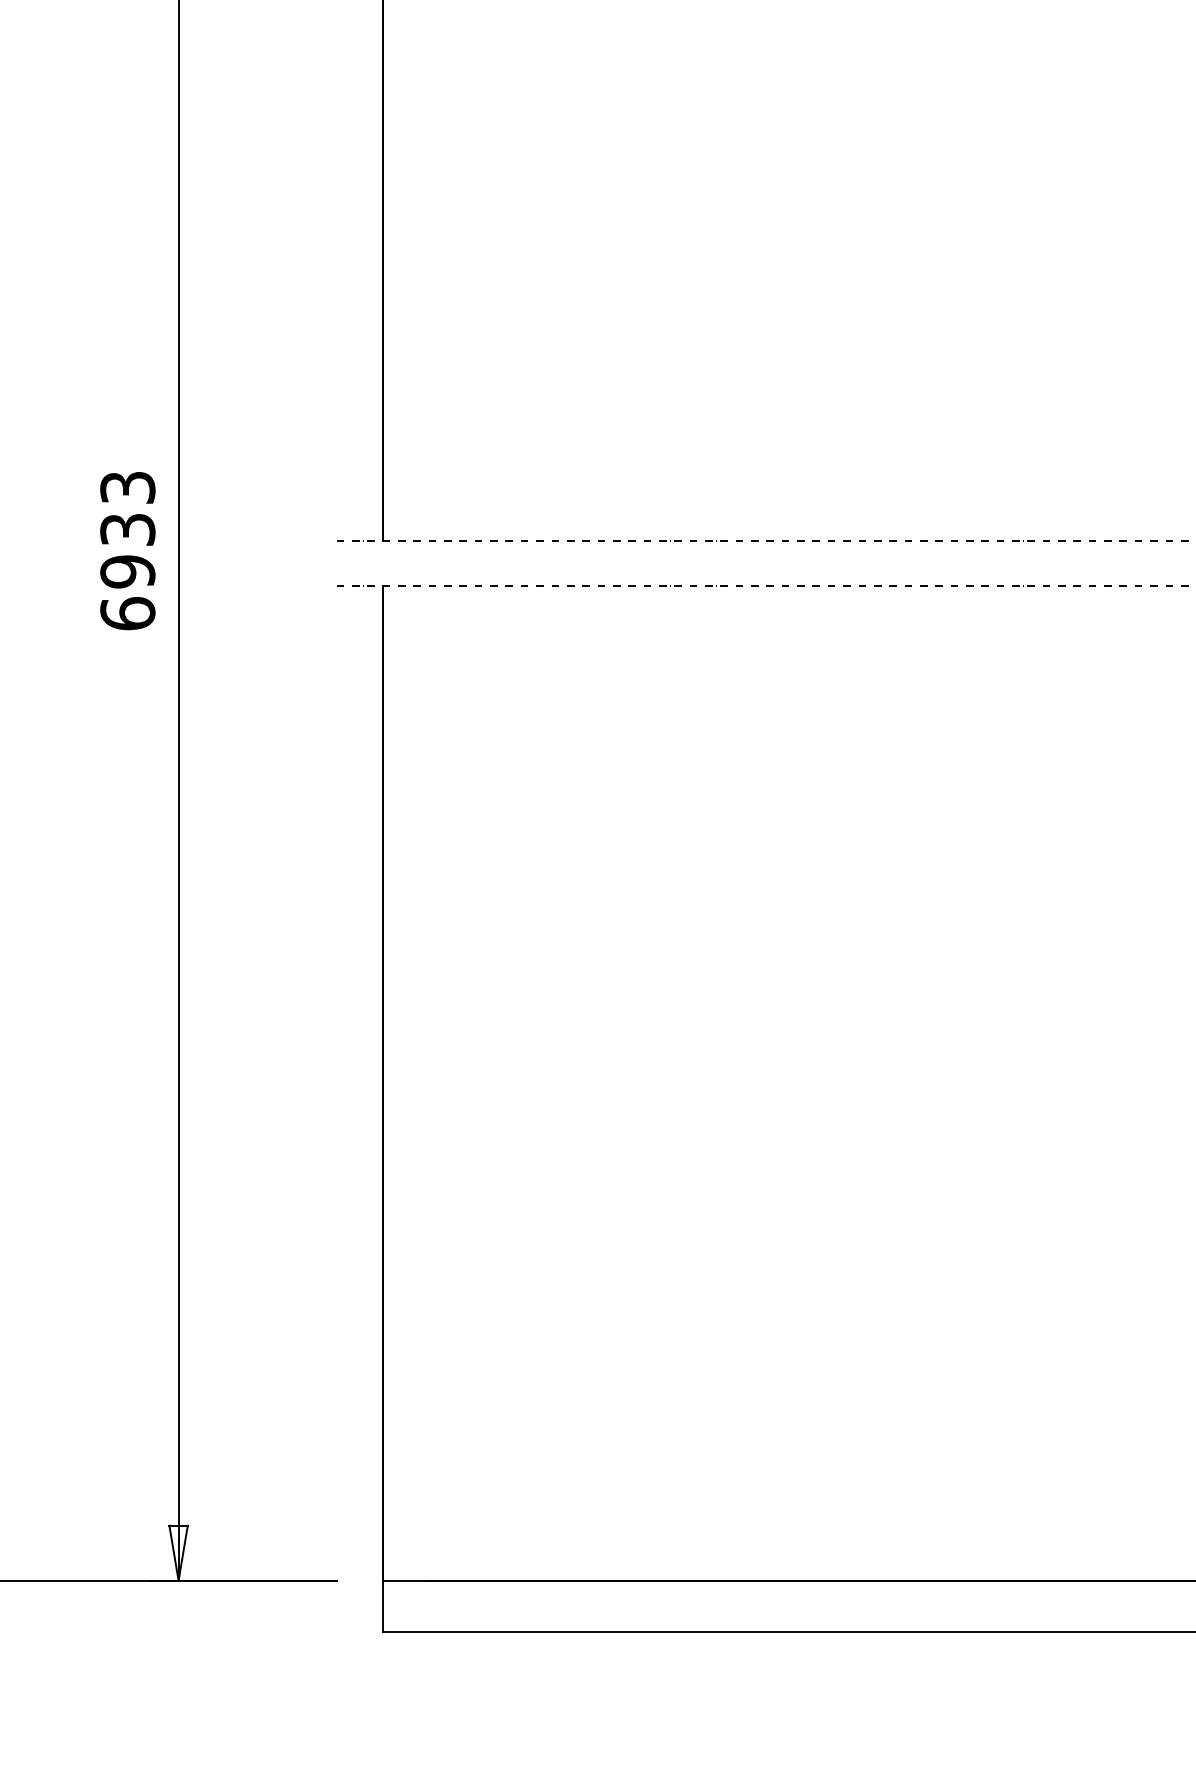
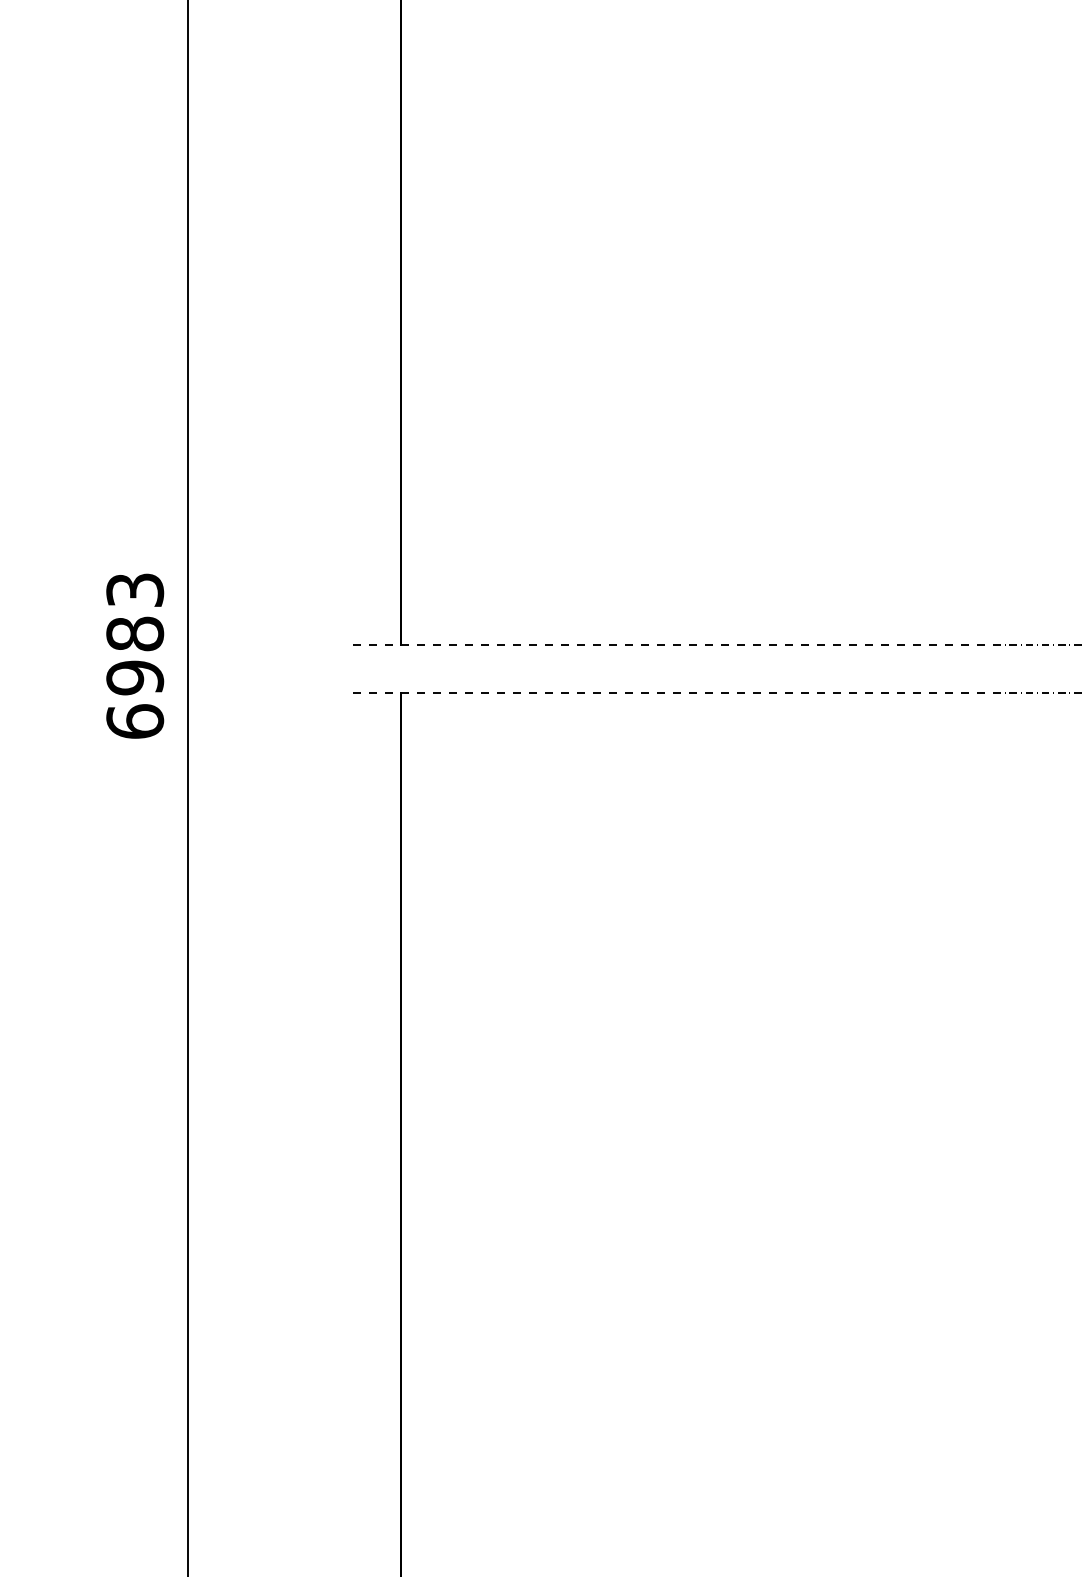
text: (127, 529) -> (134, 633), 6933 -> 6983

